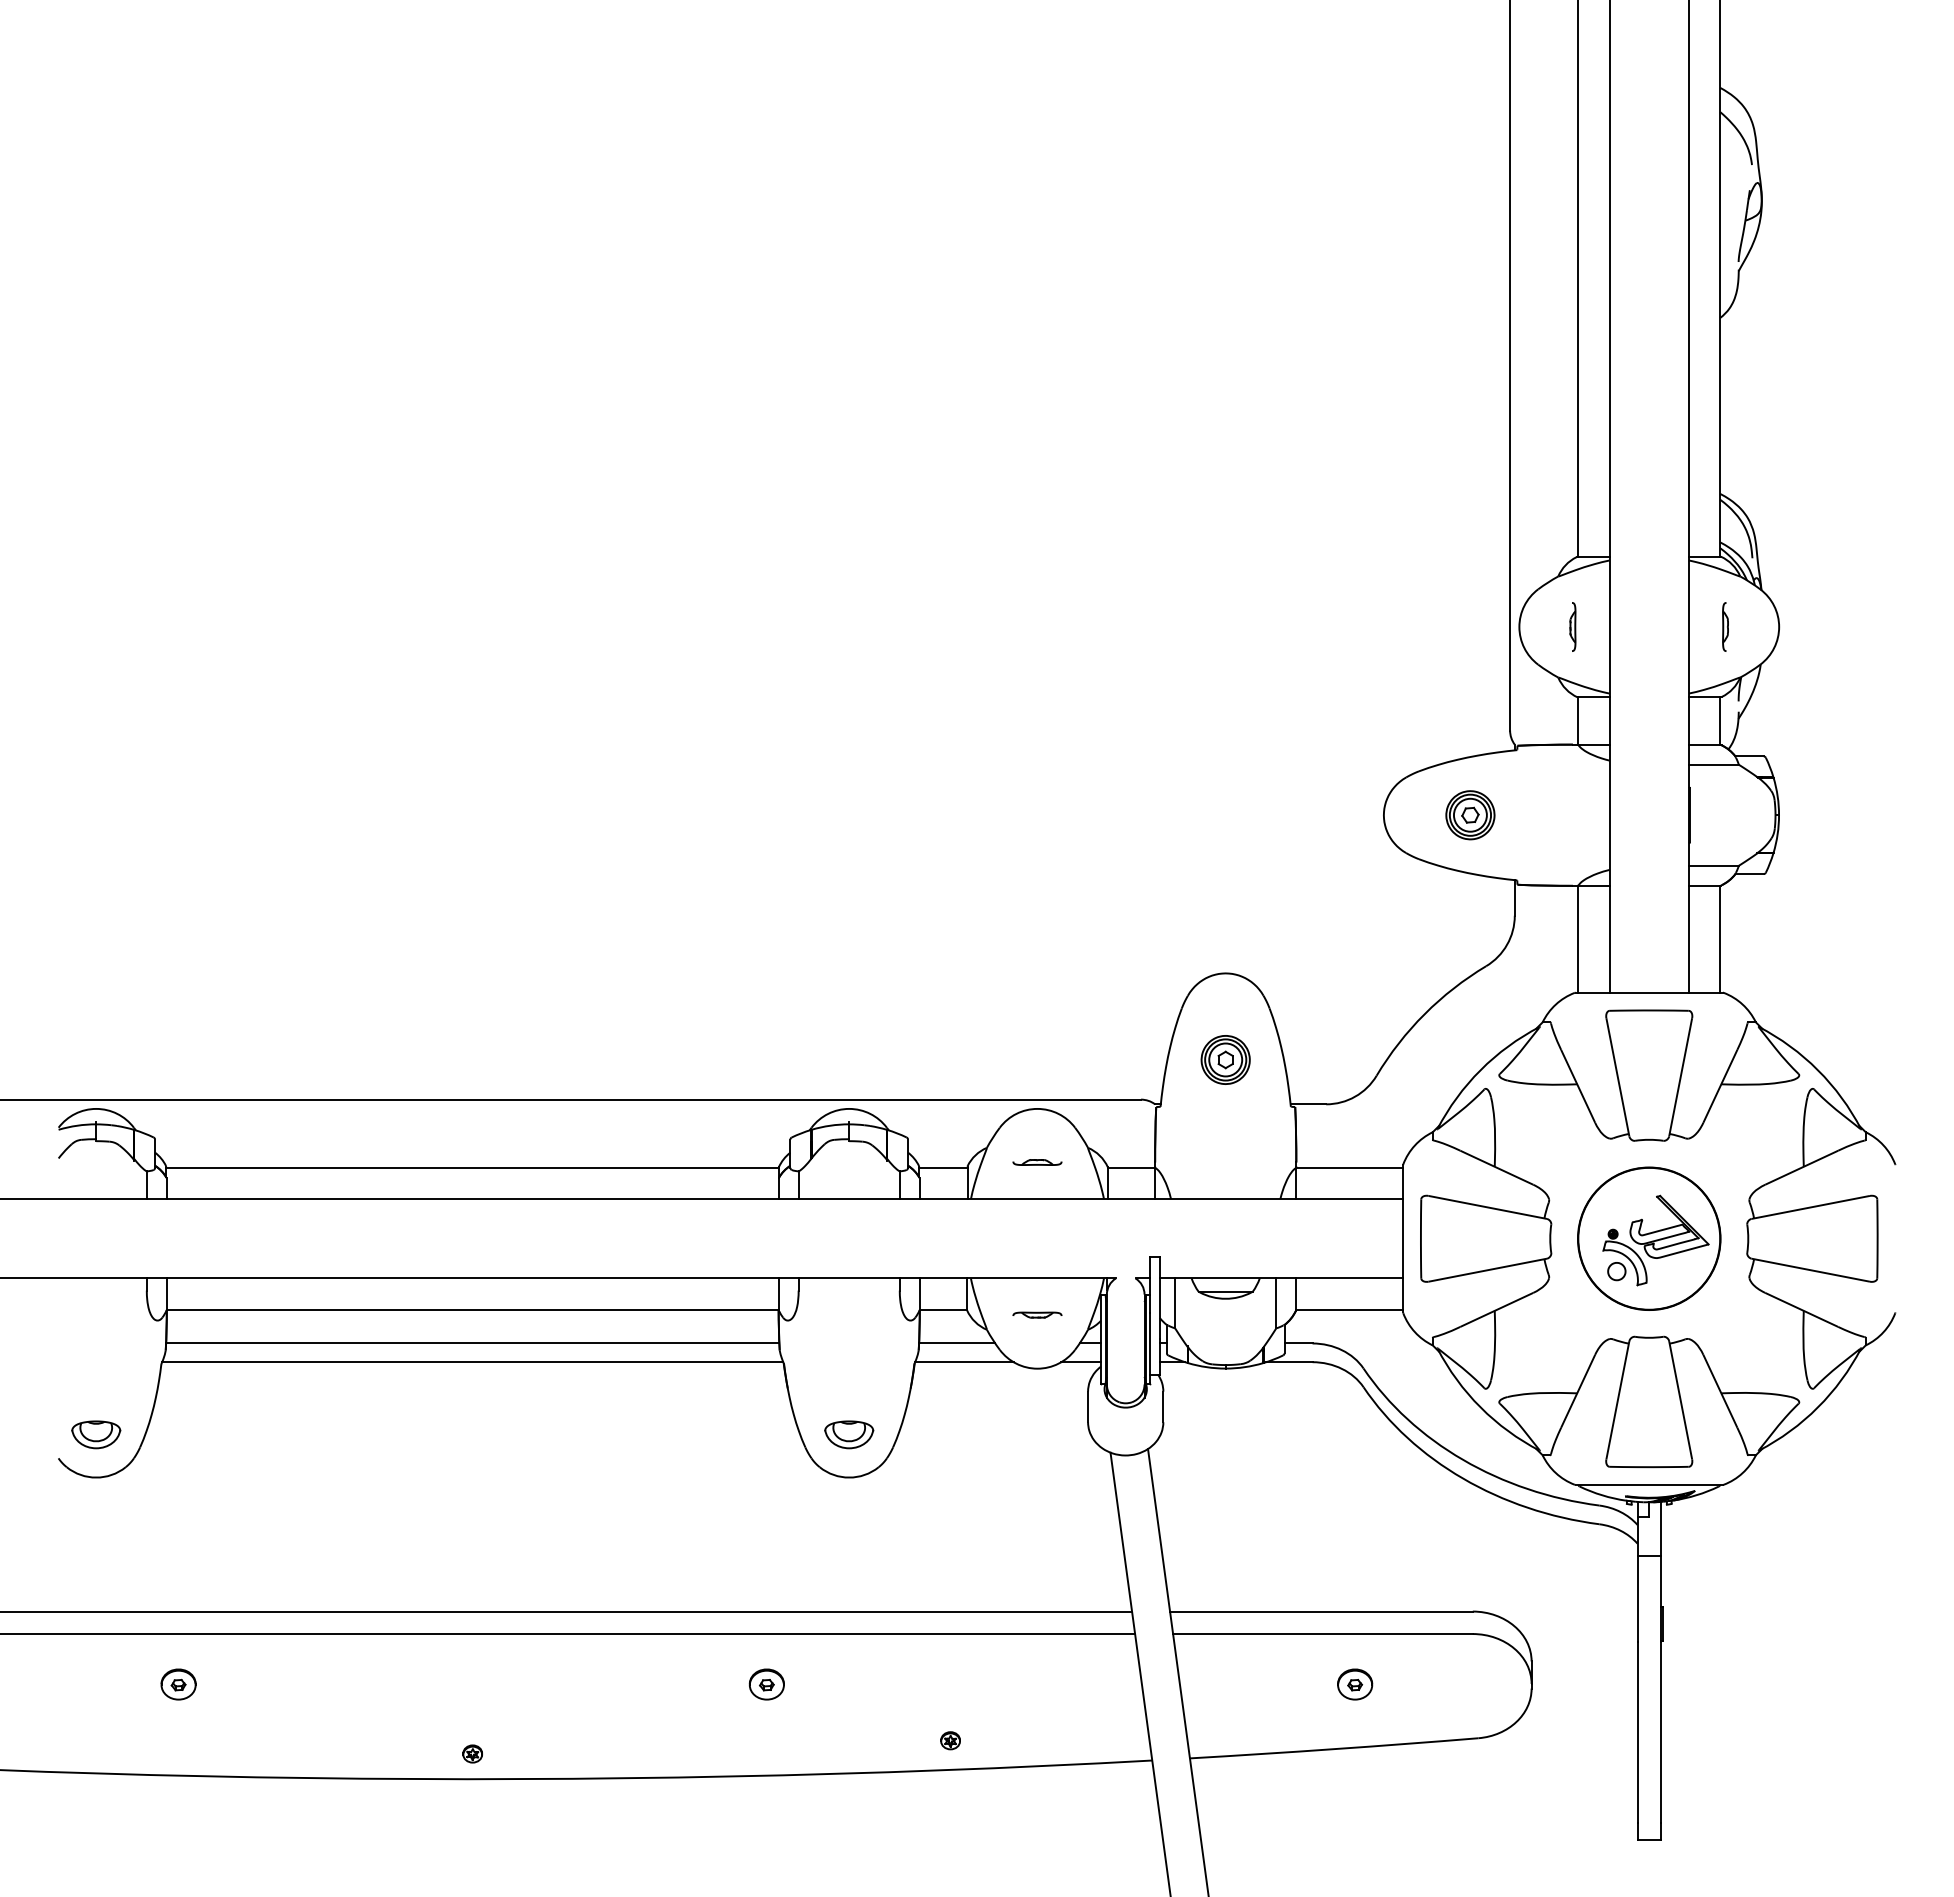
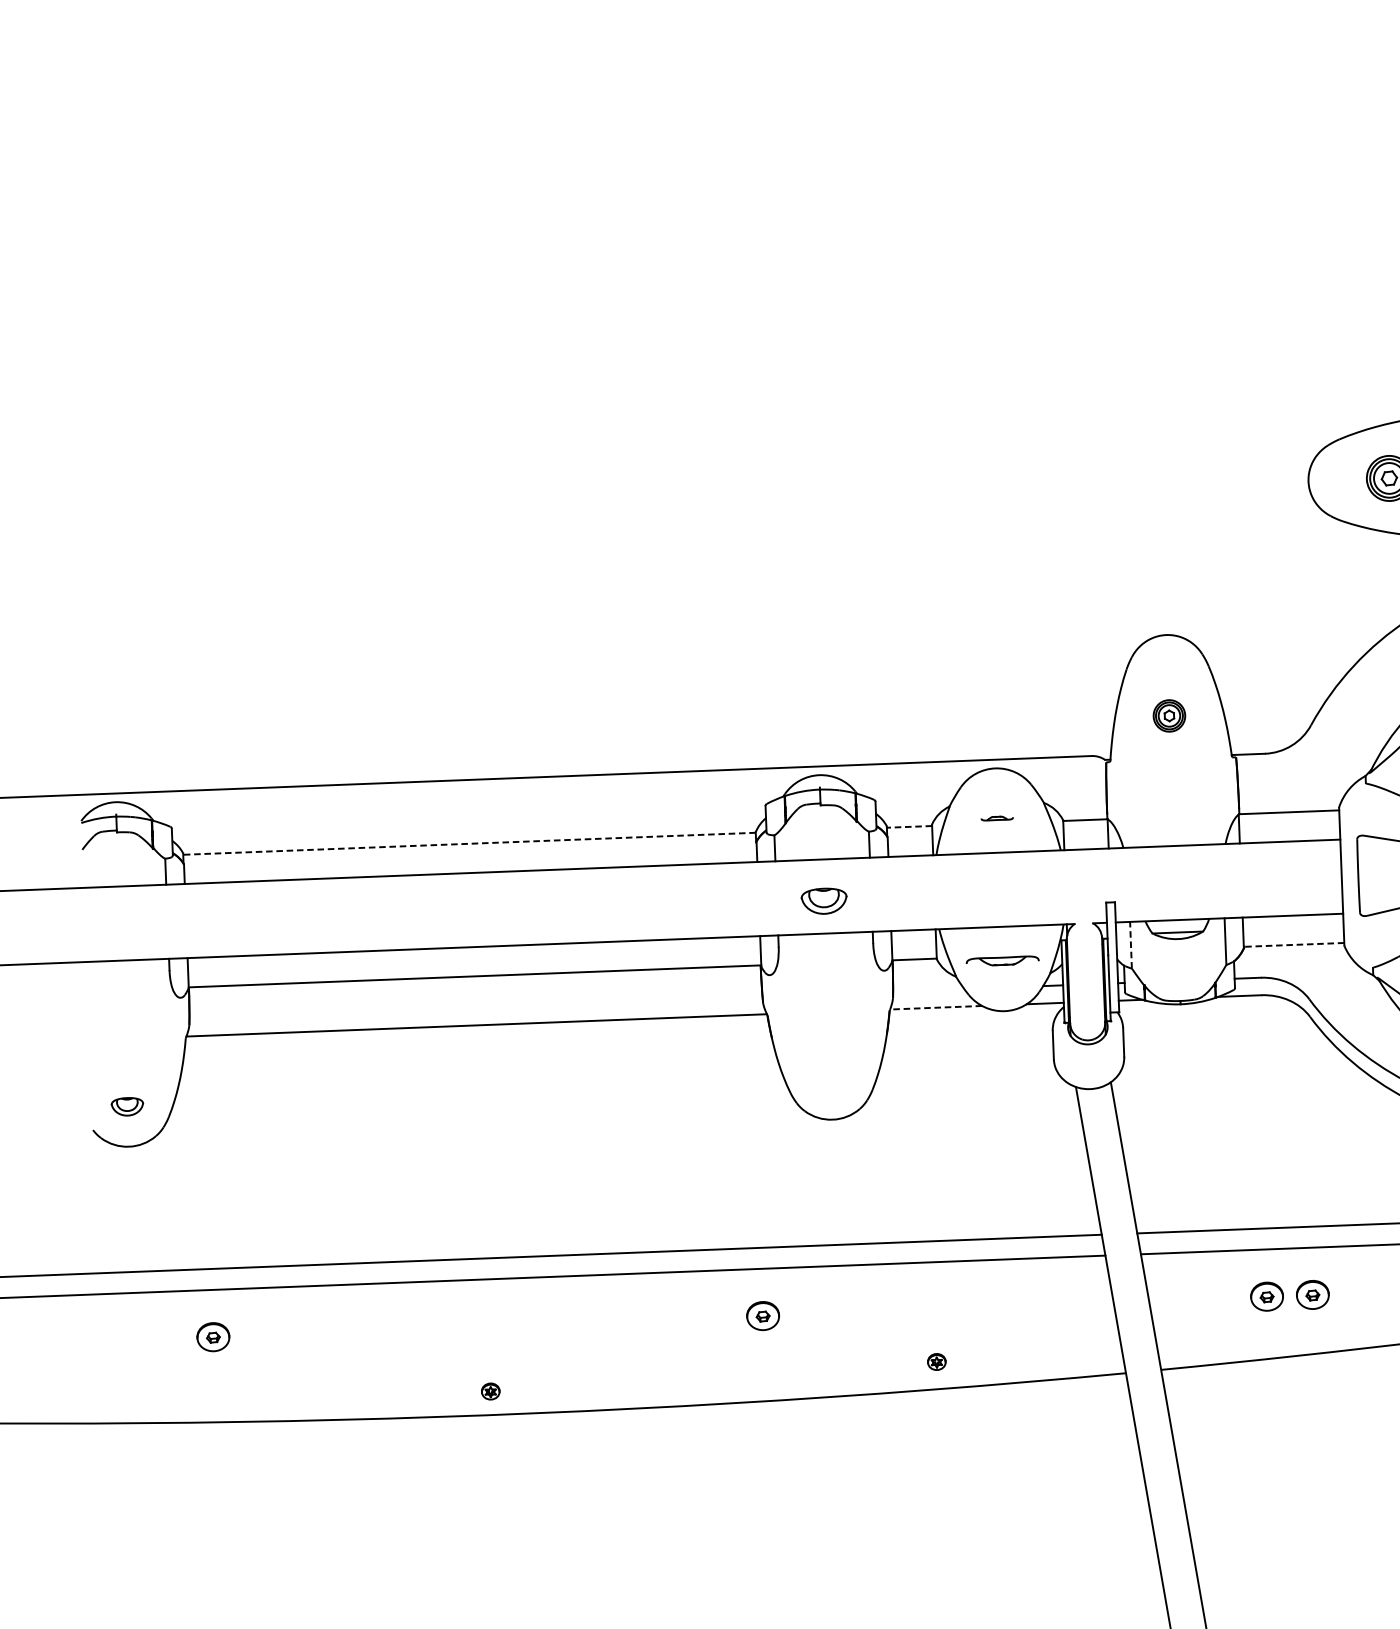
part: (1225, 1059) -> (1169, 715), size x0.7
part: (1037, 1162) -> (997, 818), size x0.7
line: (472, 1167) -> (469, 843), solid -> dashed
line: (942, 1167) -> (908, 826), solid -> dashed
line: (1175, 1303) -> (1131, 945), solid -> dashed
line: (1349, 1309) -> (1294, 944), solid -> dashed
part: (1037, 1314) -> (1002, 960), size x1.6
line: (472, 1343) -> (475, 1007), removed
line: (957, 1343) -> (929, 990), removed
line: (963, 1362) -> (935, 1008), solid -> dashed
part: (96, 1434) -> (127, 1106), size x0.7
part: (849, 1434) -> (824, 900), moved
part: (1306, 1684) -> (1267, 1296), added

